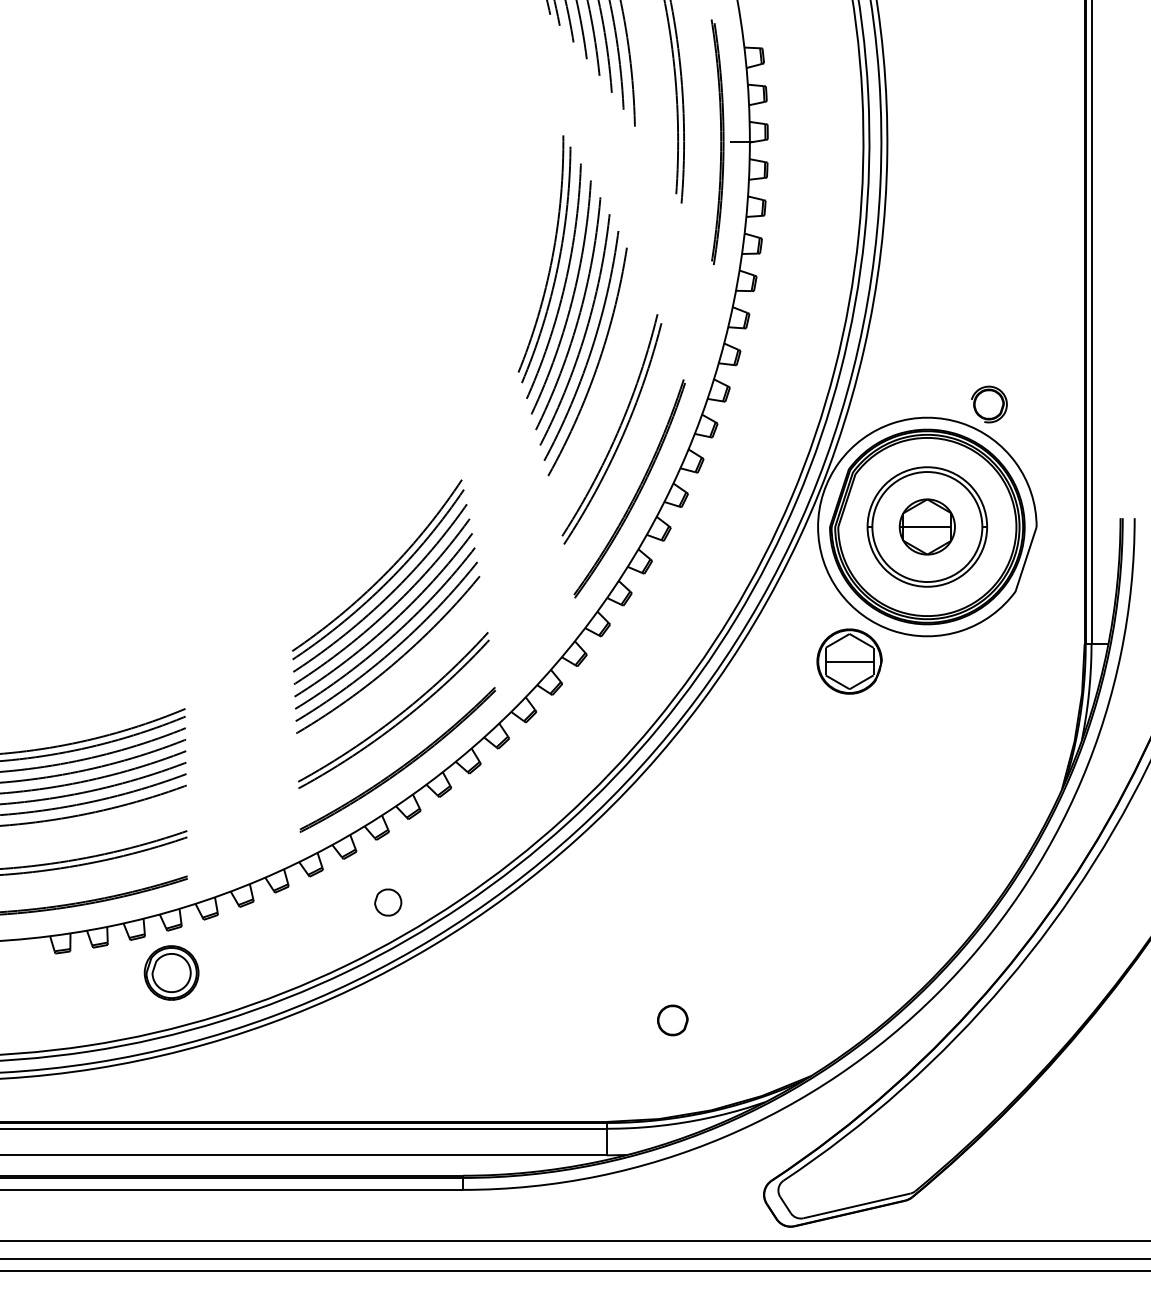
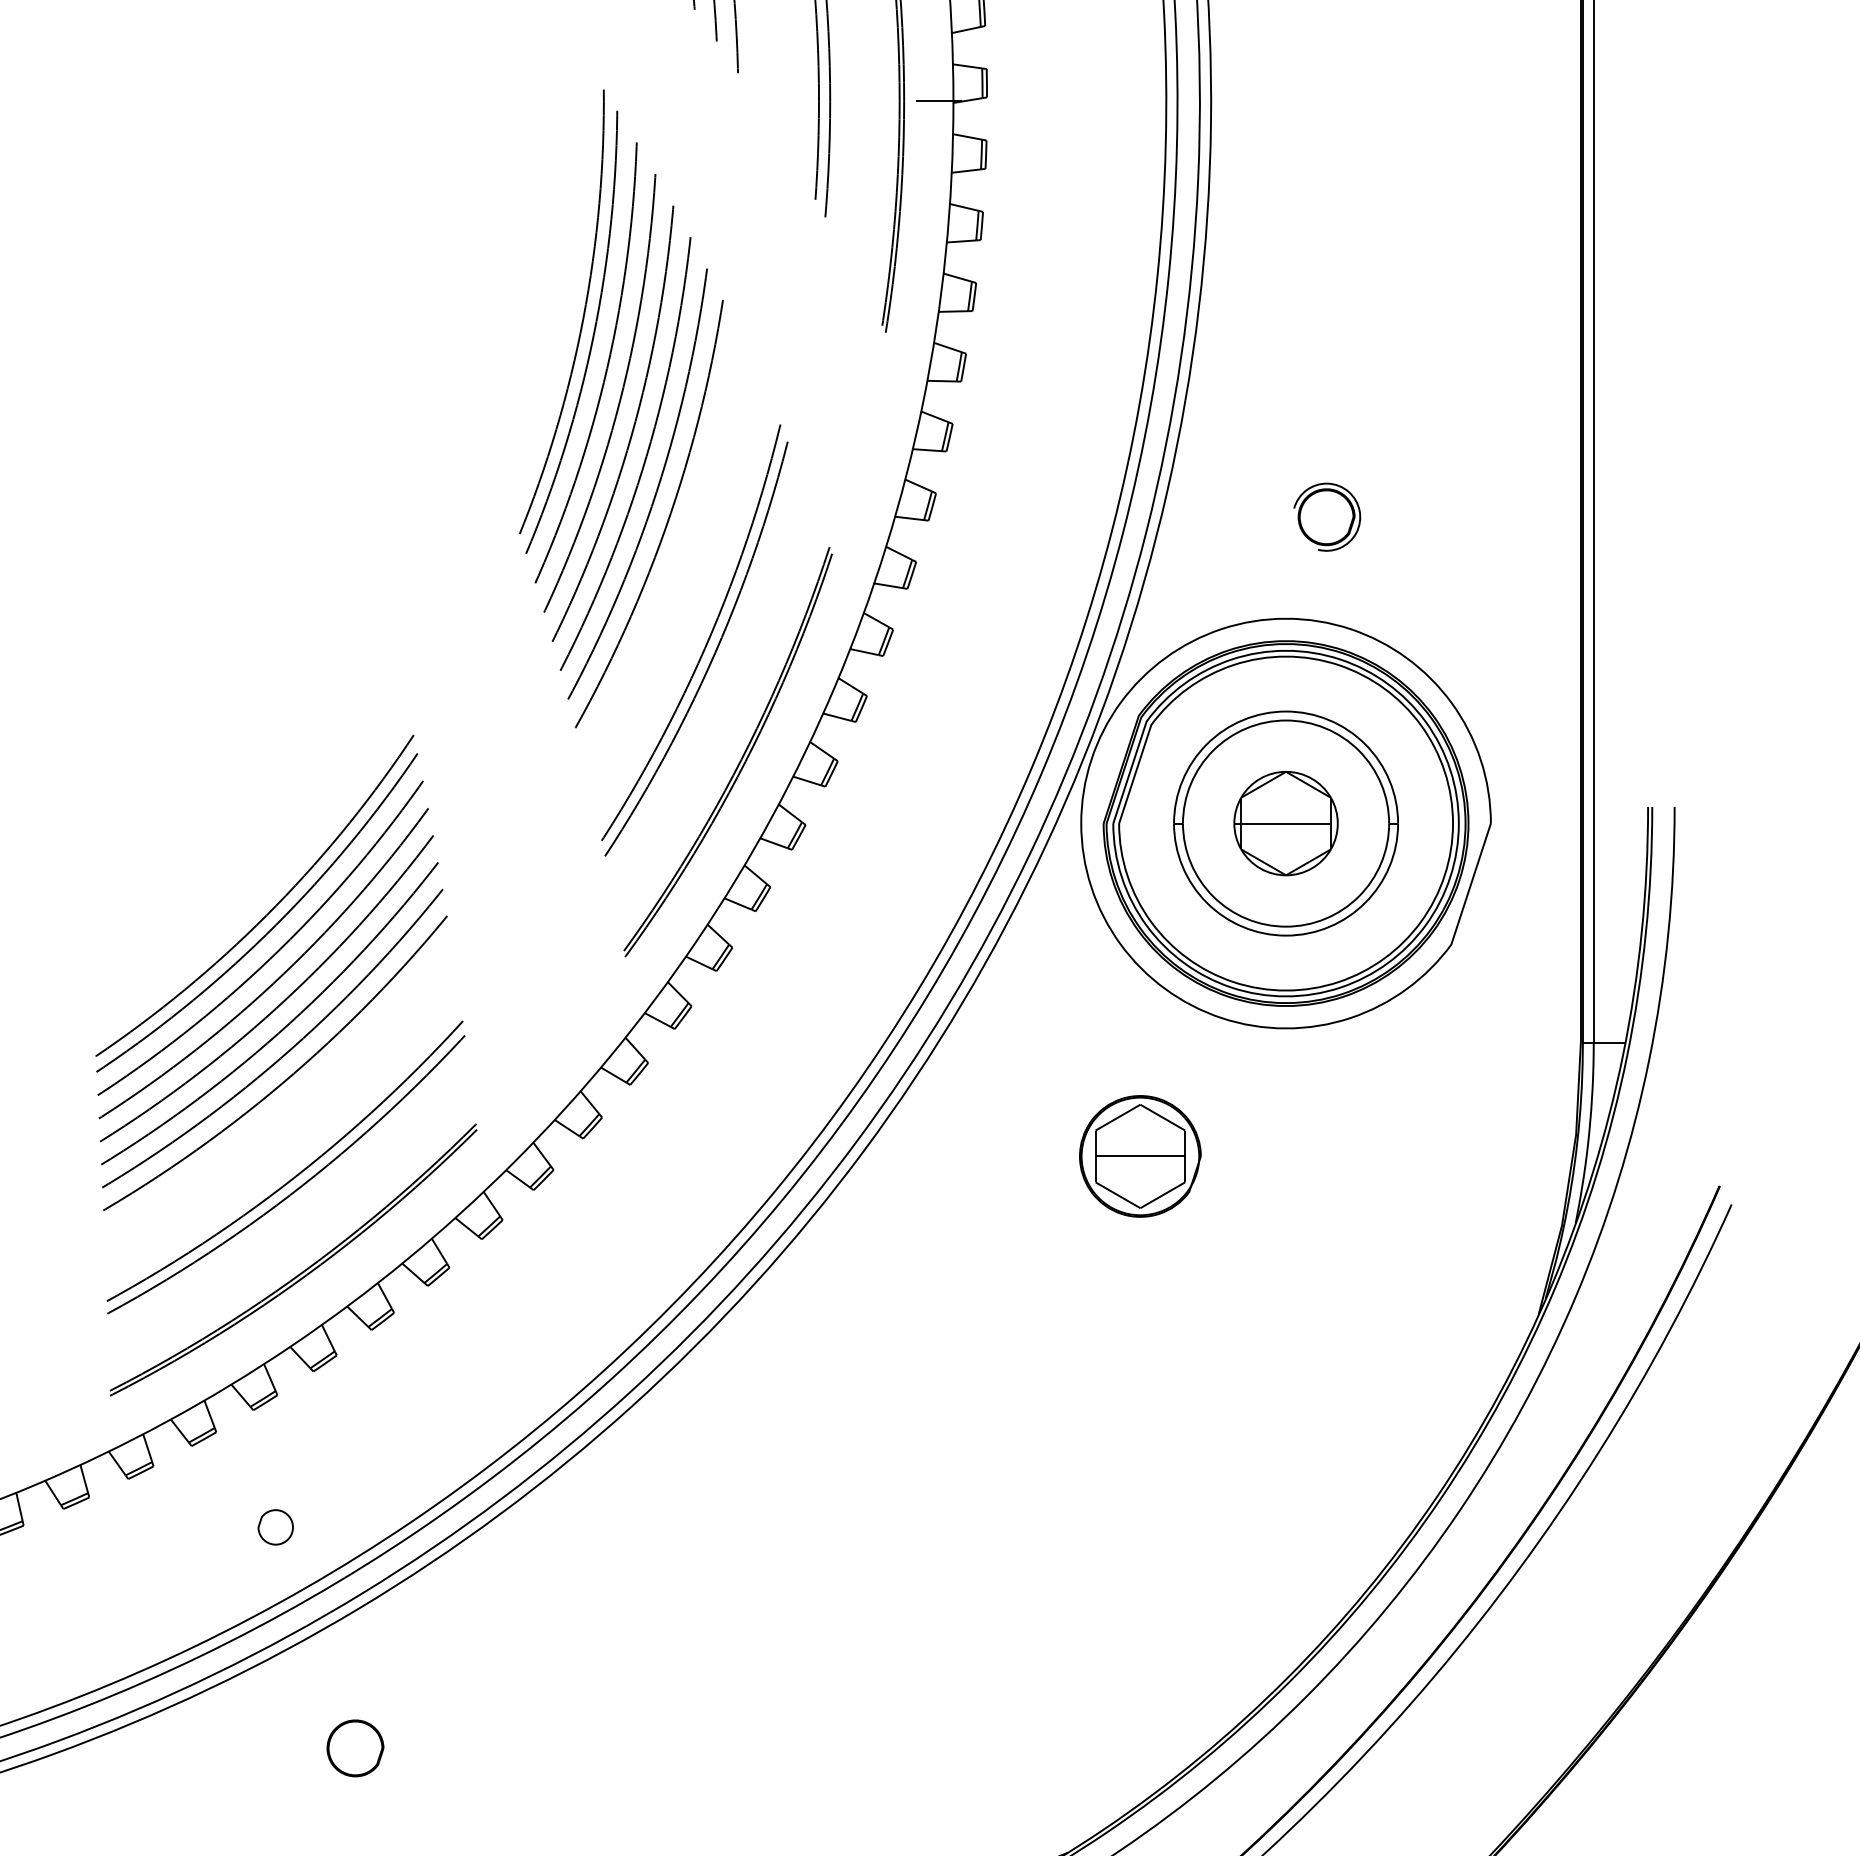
part: (989, 404) -> (1327, 517), moved
part: (849, 661) -> (1140, 1156), moved
part: (388, 902) -> (276, 1527), size x0.7
part: (672, 1020) -> (354, 1748), moved

